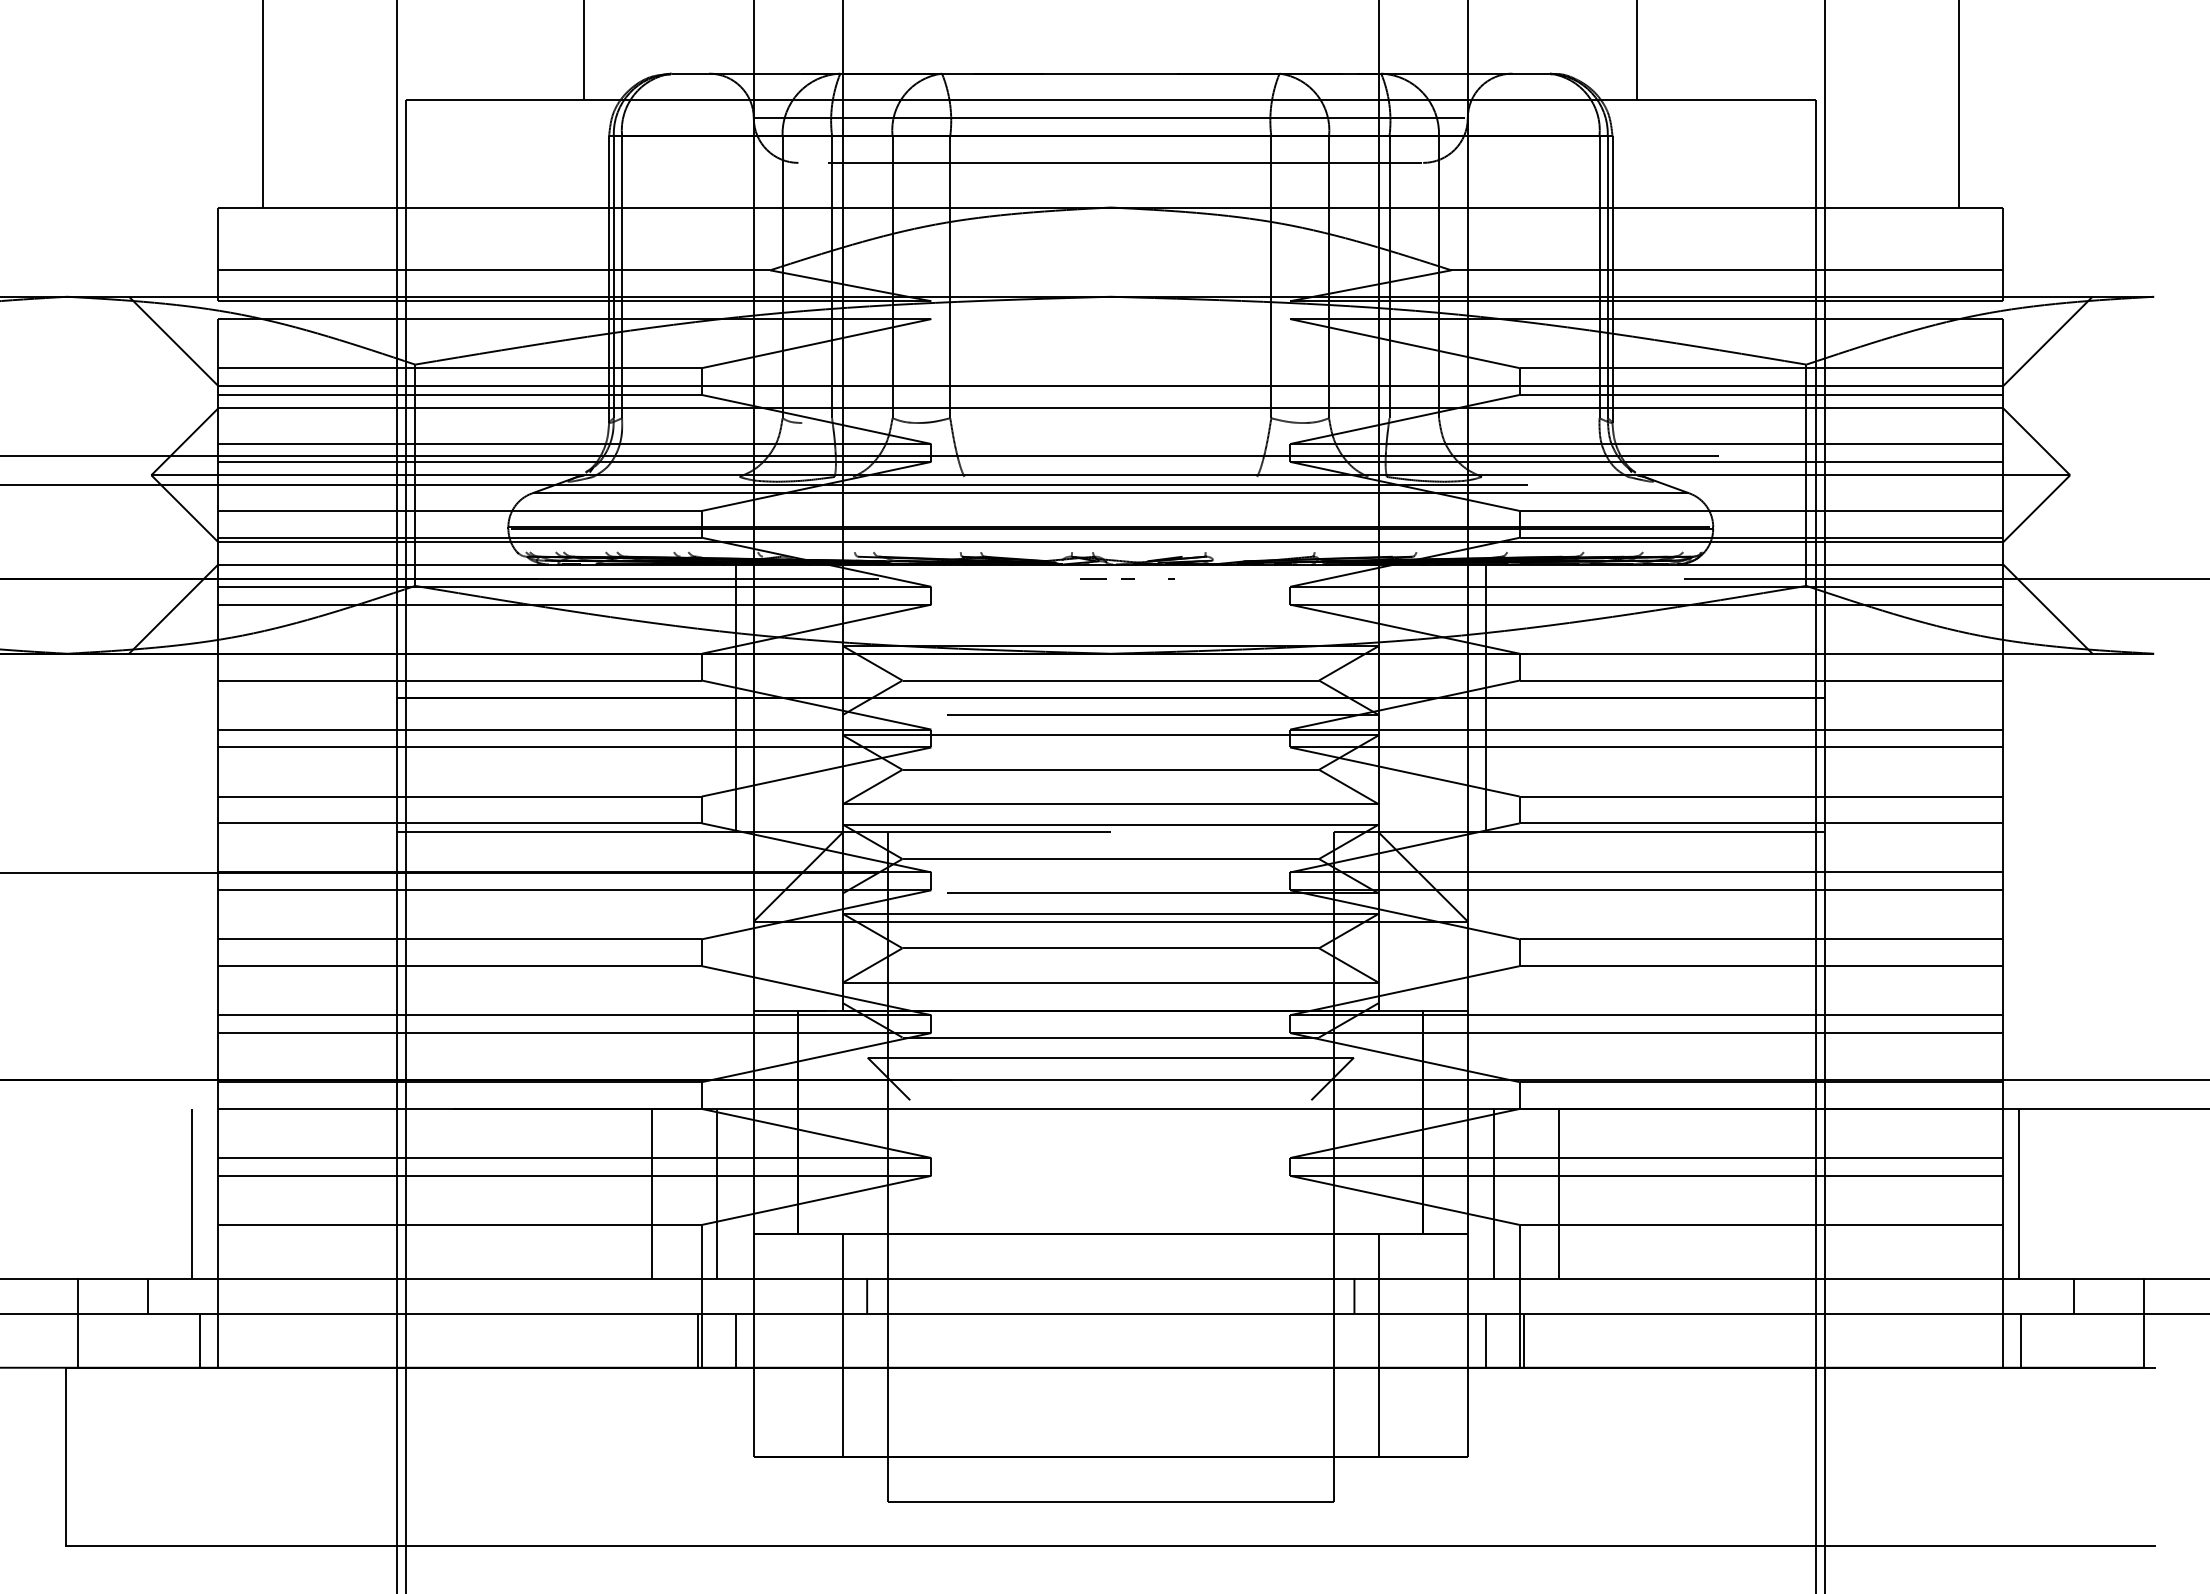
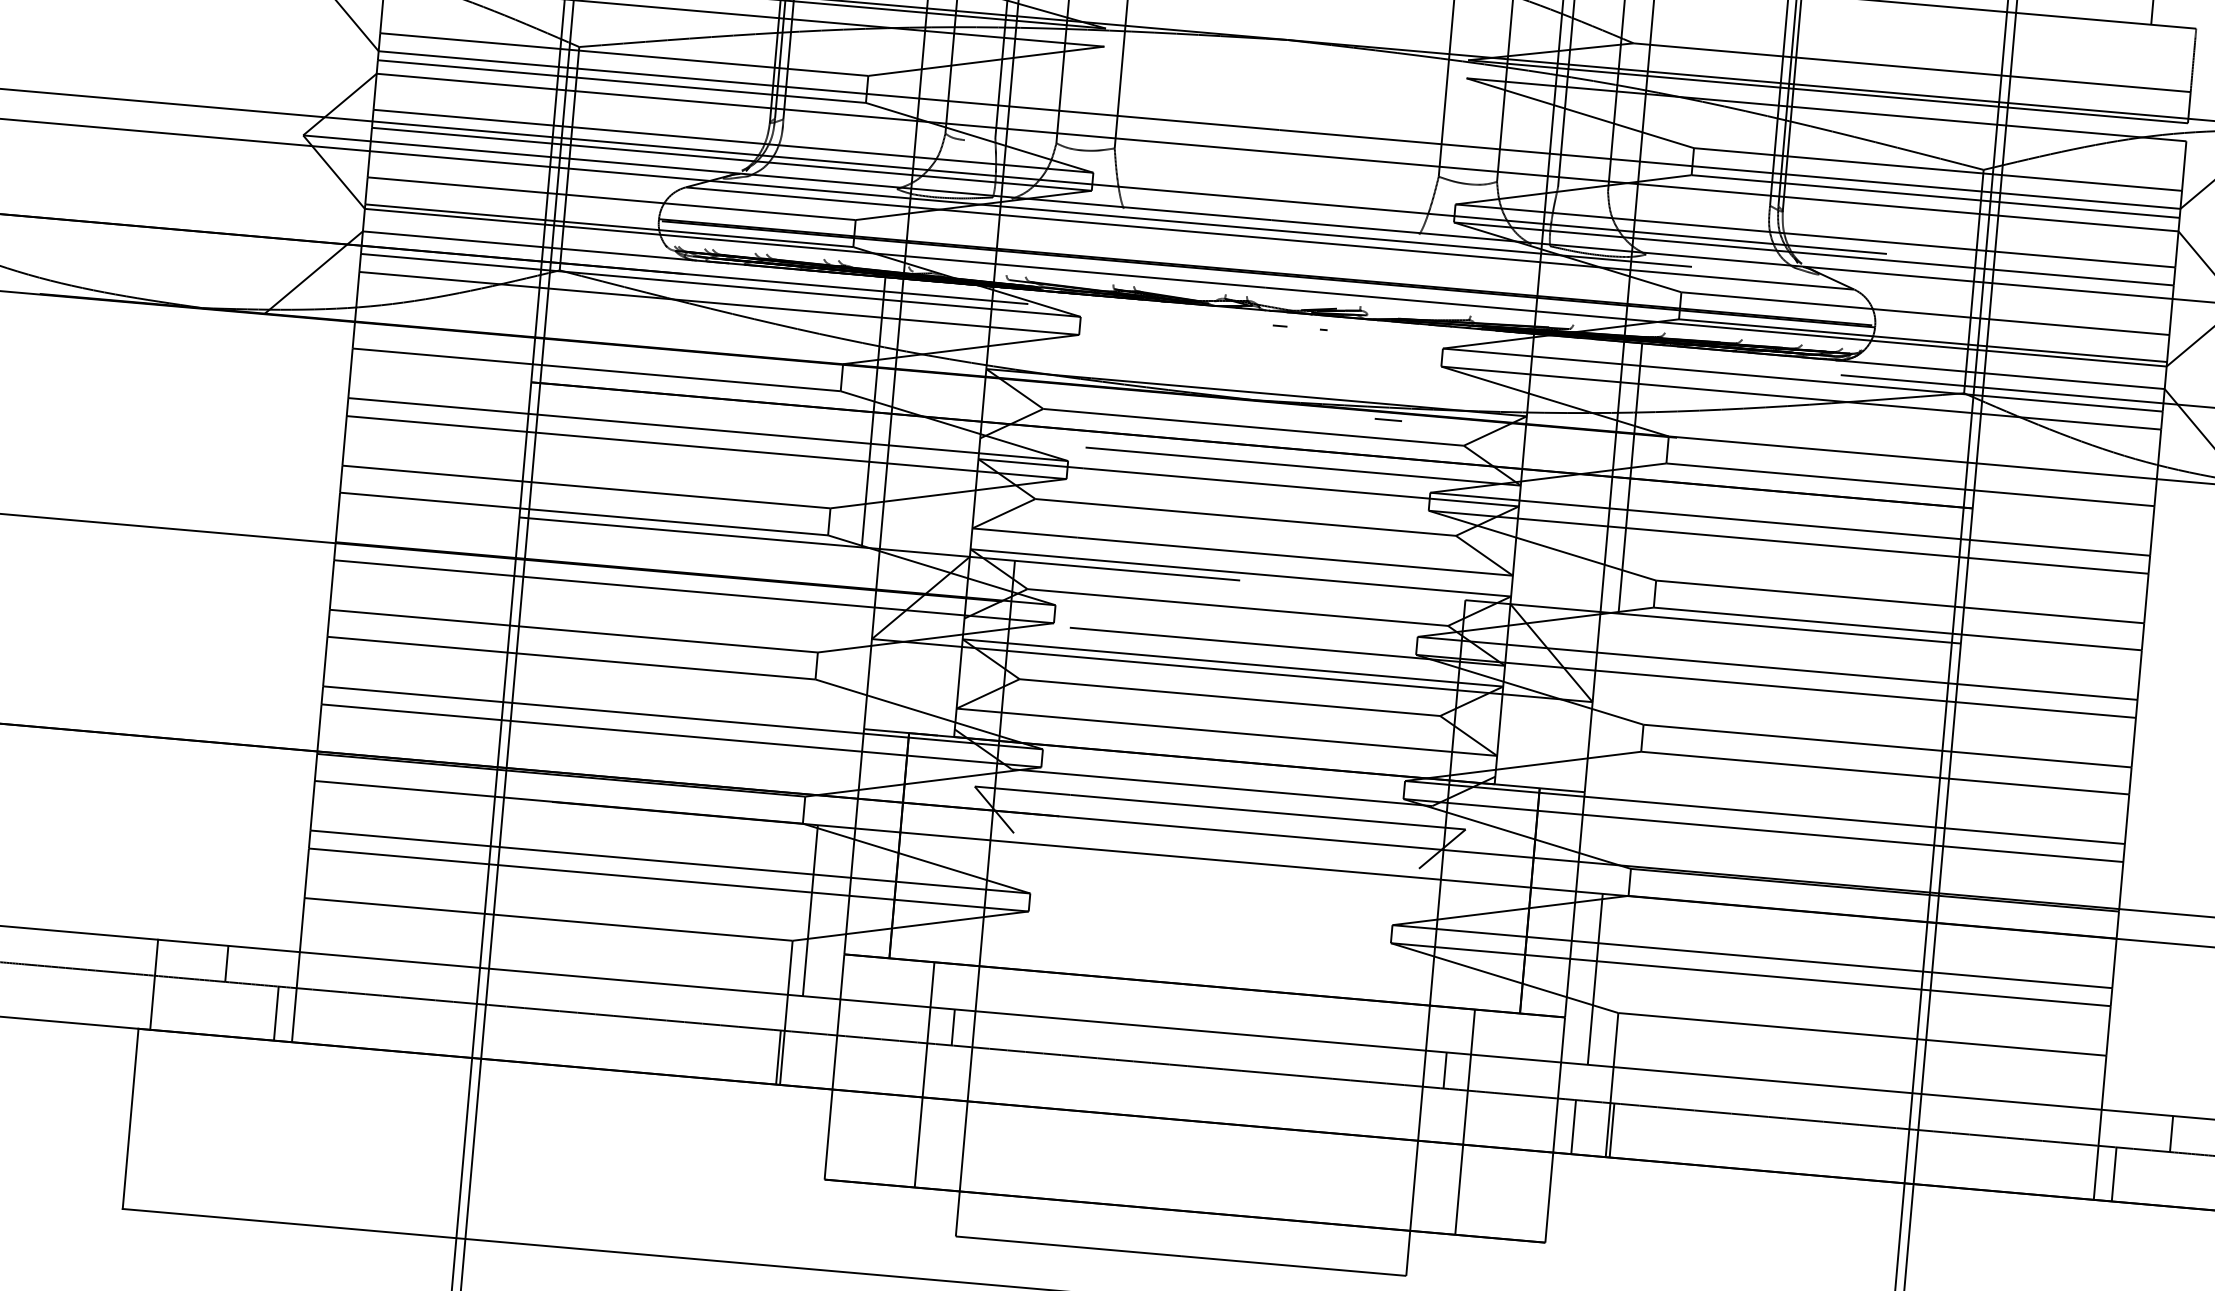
line: (1093, 578) -> (1388, 419), moved
line: (191, 1193) -> (280, 863), removed
line: (651, 1193) -> (744, 904), removed
line: (1559, 1193) -> (1661, 984), removed
line: (2018, 1193) -> (2124, 1025), removed
line: (735, 1340) -> (816, 1060), removed

